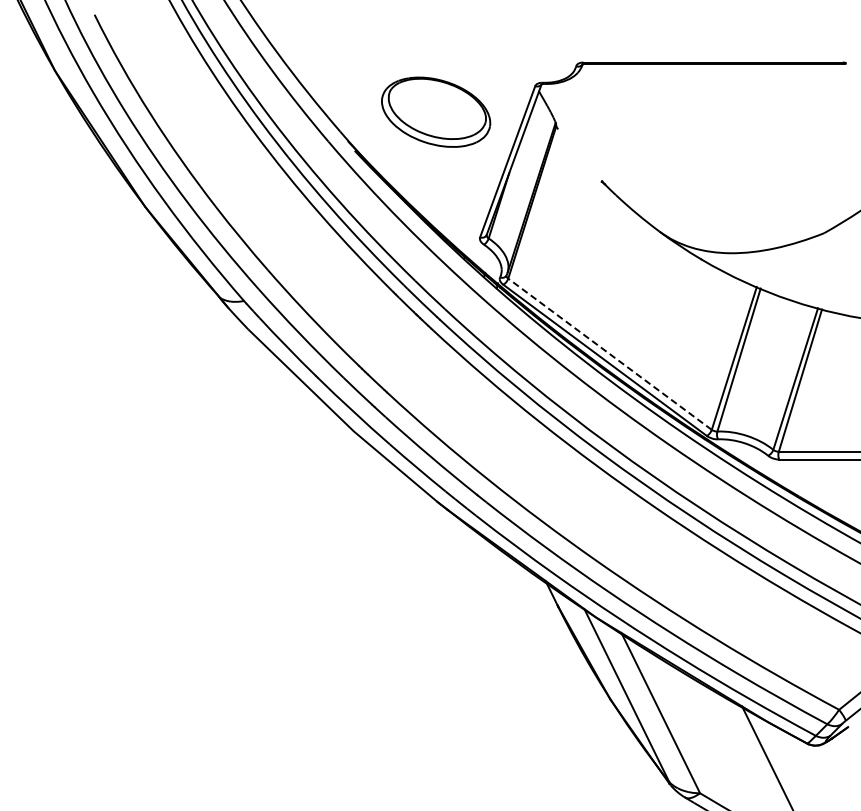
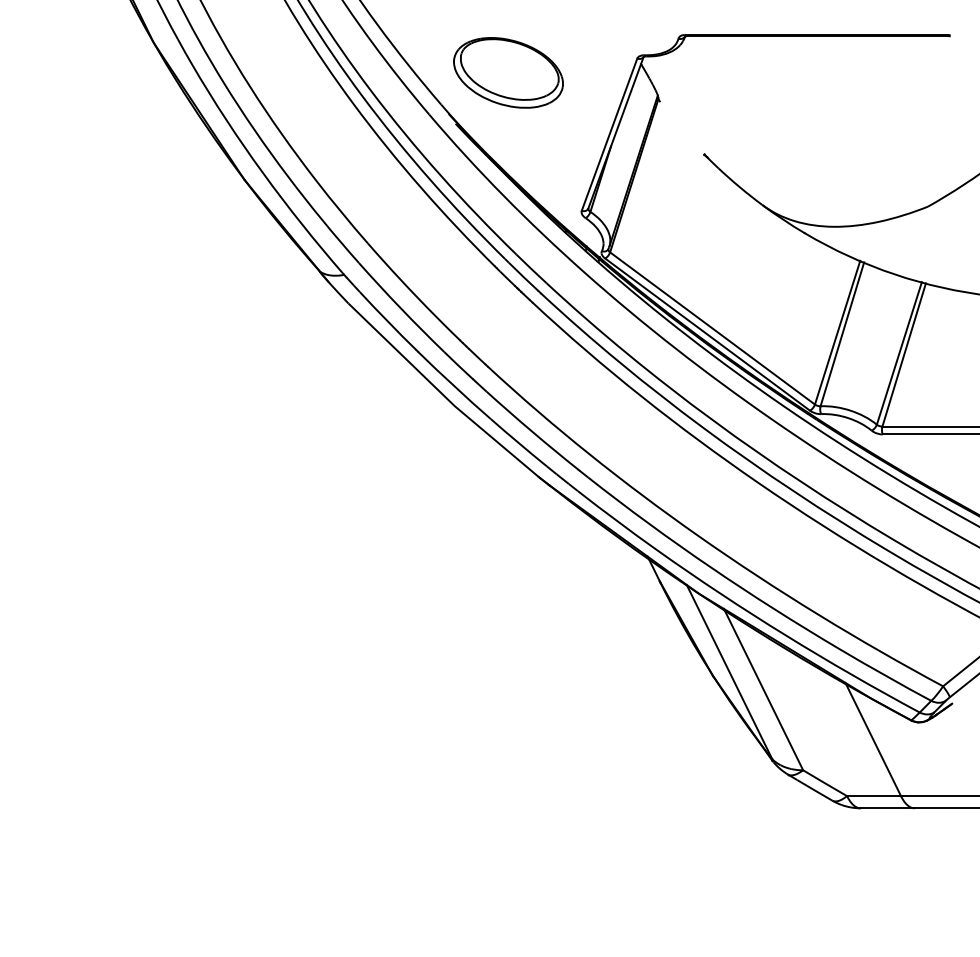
part: (436, 111) -> (508, 72), moved
line: (609, 354) -> (712, 328), dashed -> solid

